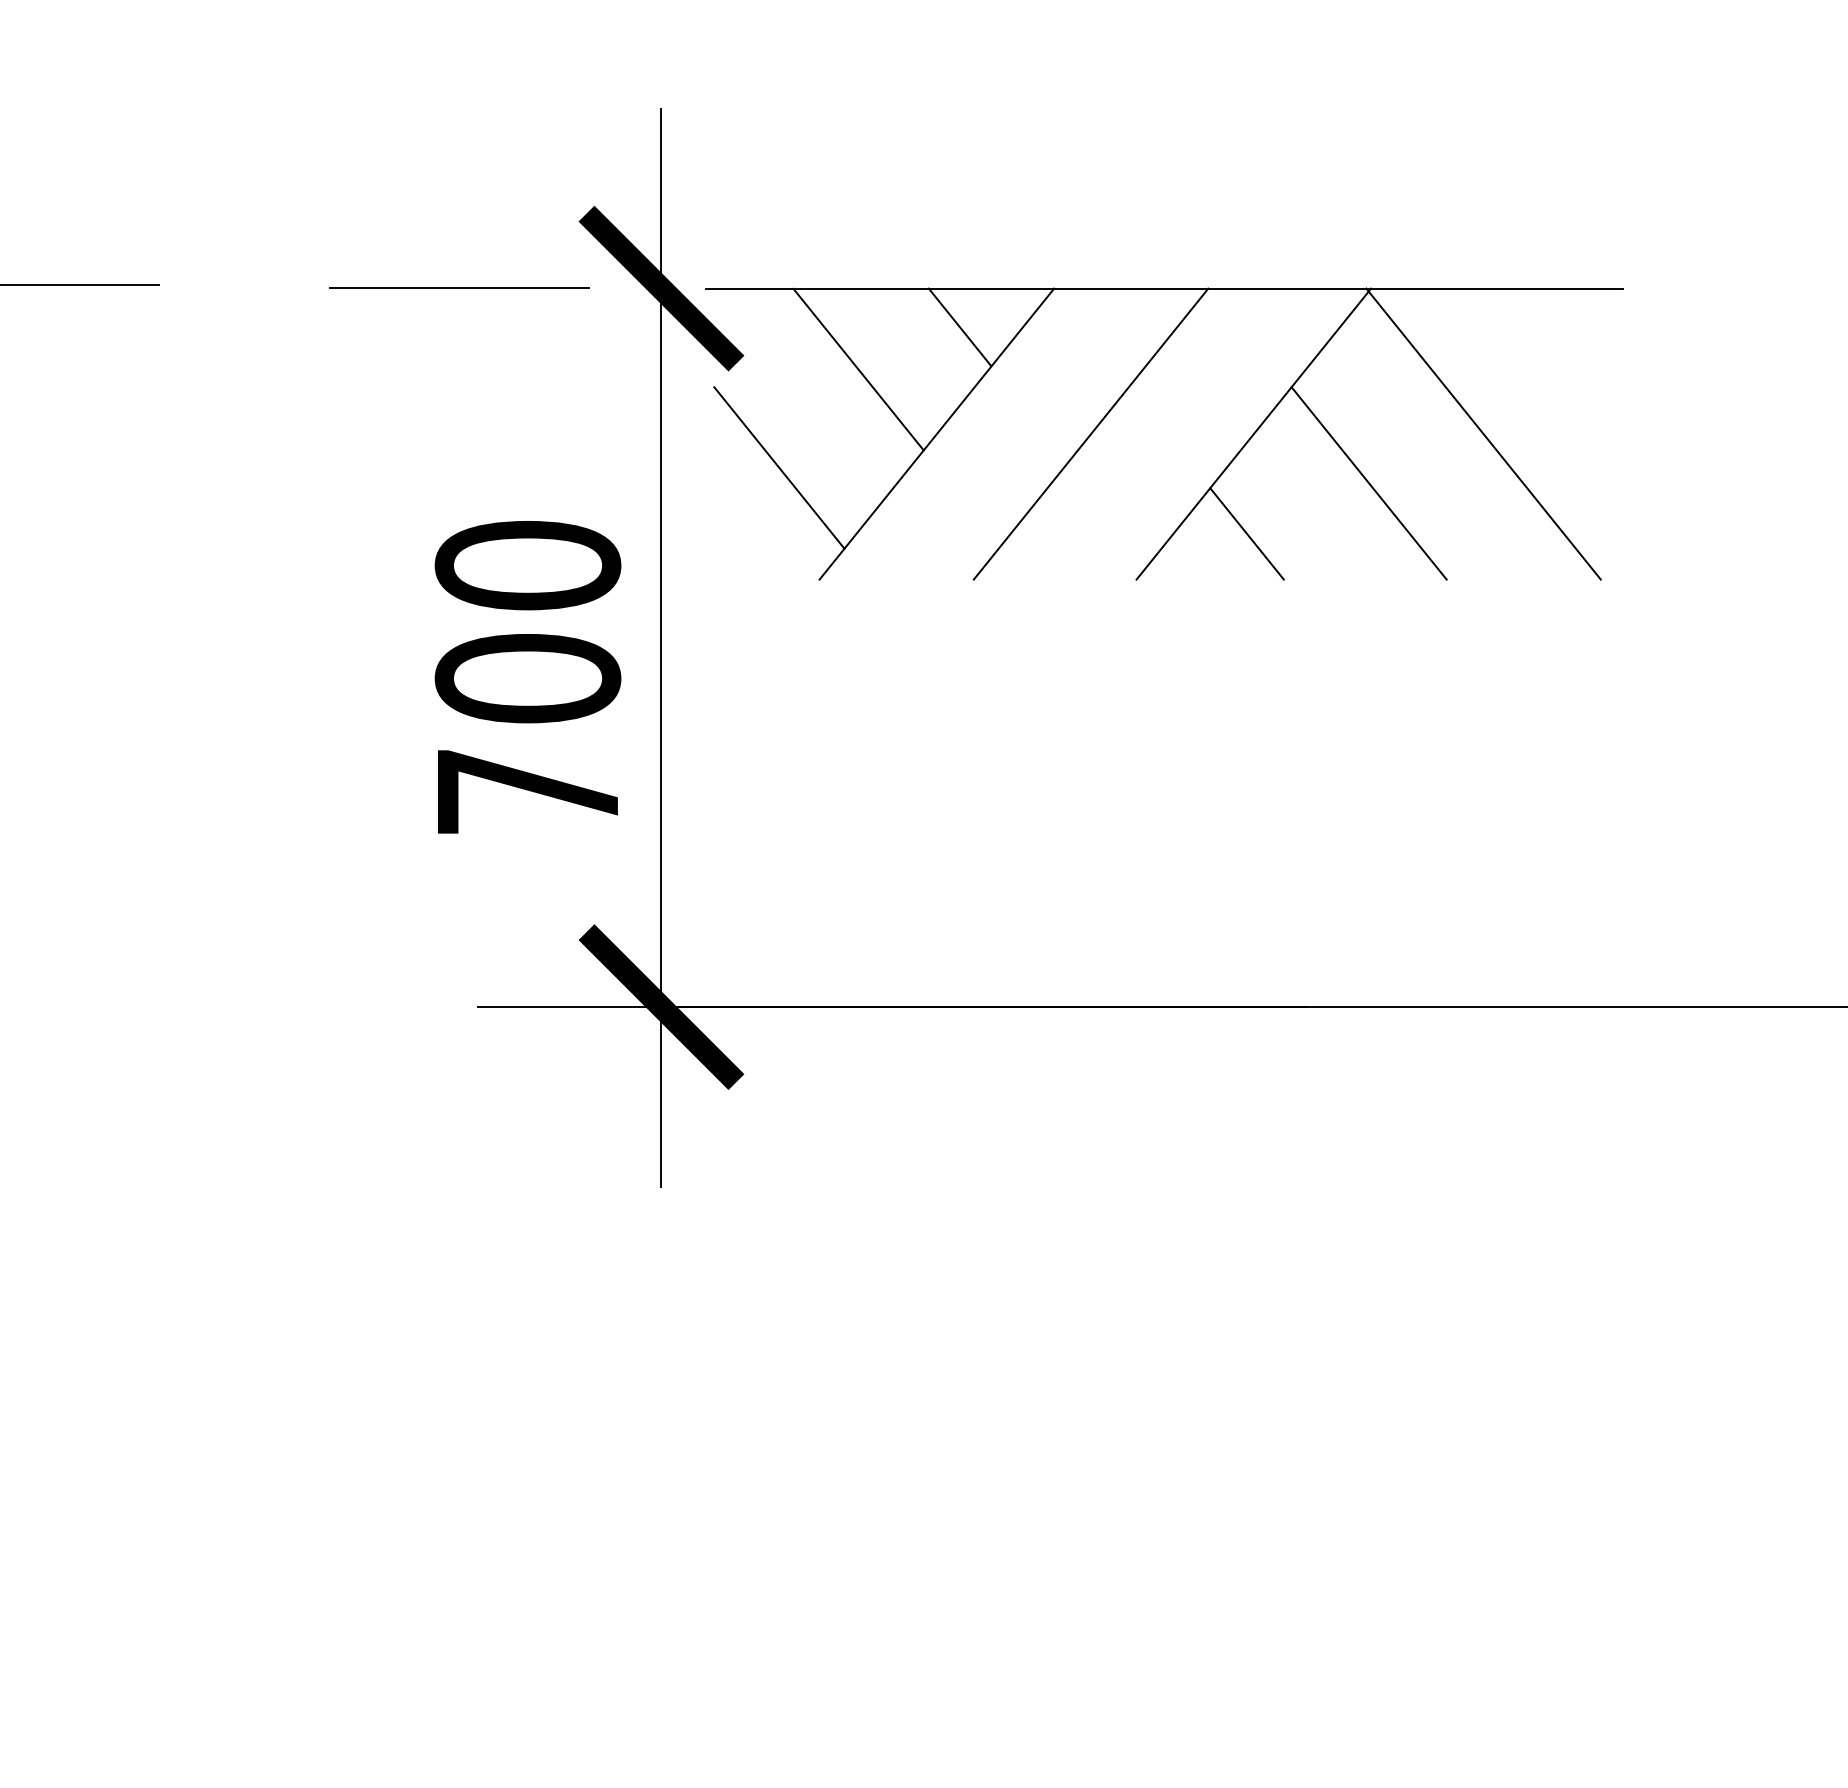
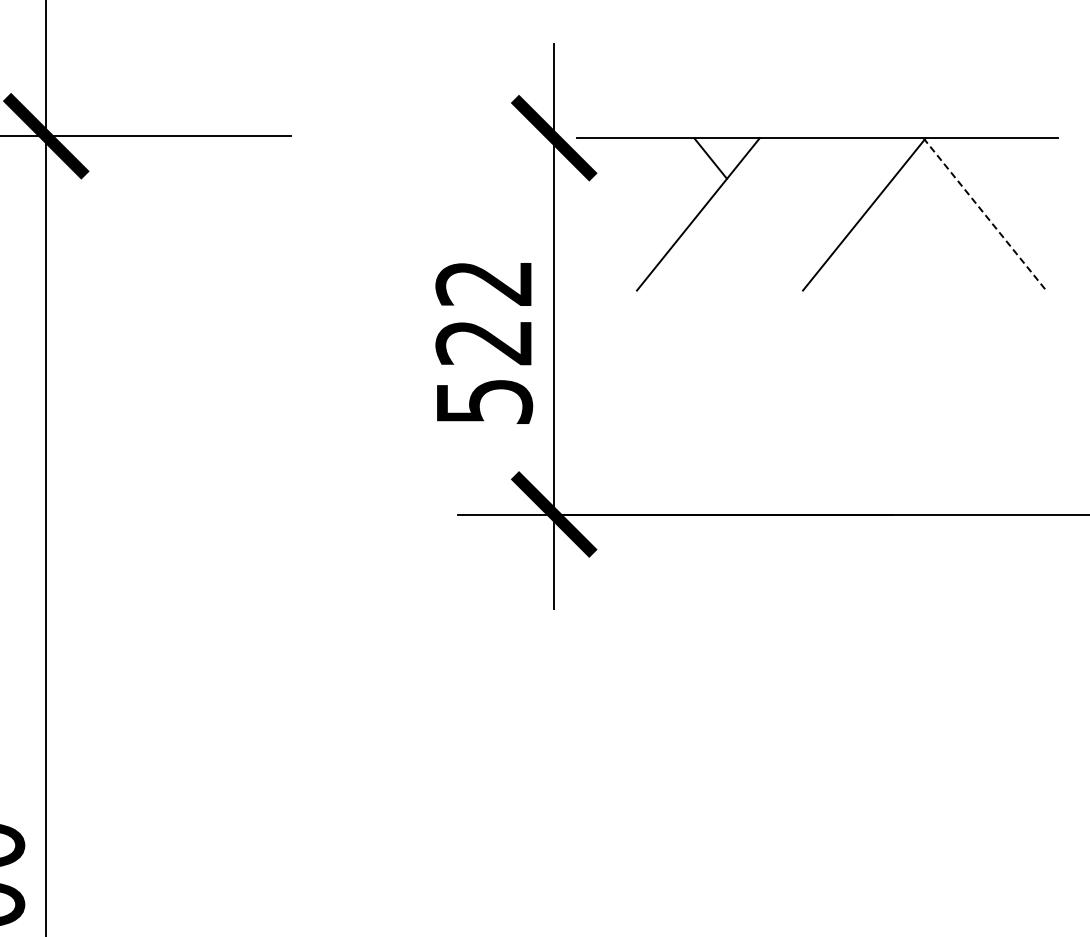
line: (459, 287) -> (448, 137), removed
line: (858, 369) -> (657, 180), removed
line: (1089, 434) -> (778, 214), removed
line: (1483, 434) -> (984, 214), solid -> dashed
line: (778, 466) -> (615, 231), removed
line: (1368, 482) -> (924, 239), removed
line: (1246, 533) -> (860, 266), removed
text: (528, 676) -> (484, 341), 700 -> 522

